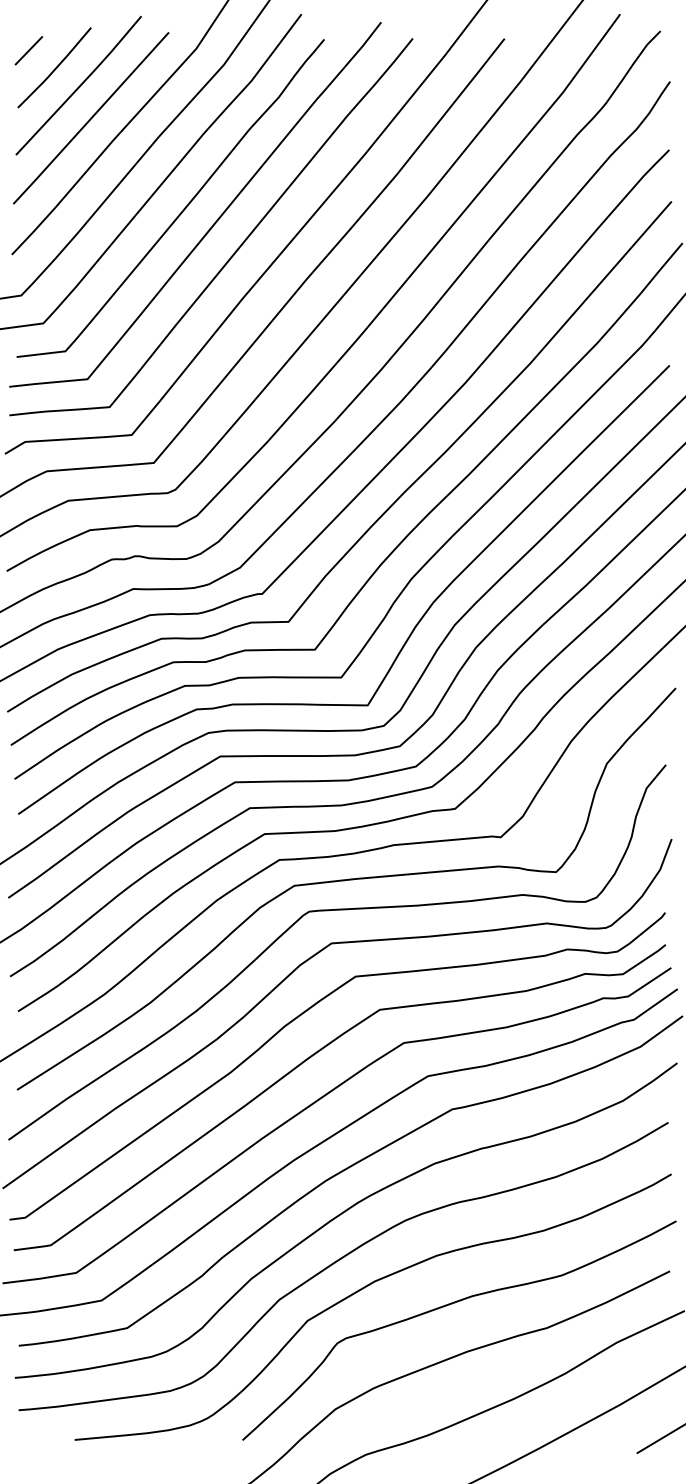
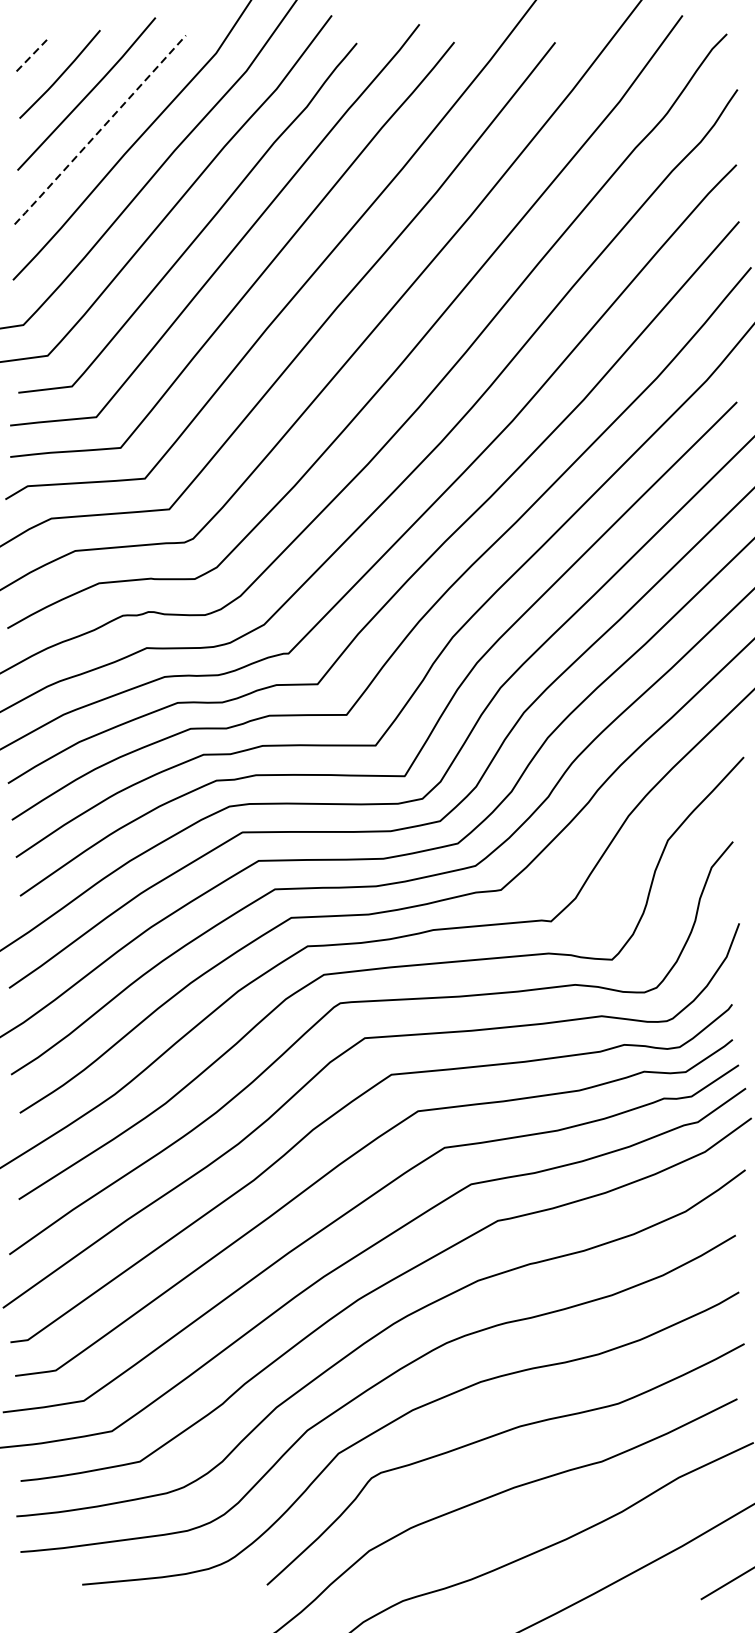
line: (28, 50) -> (31, 55), solid -> dashed
line: (90, 119) -> (99, 131), solid -> dashed

